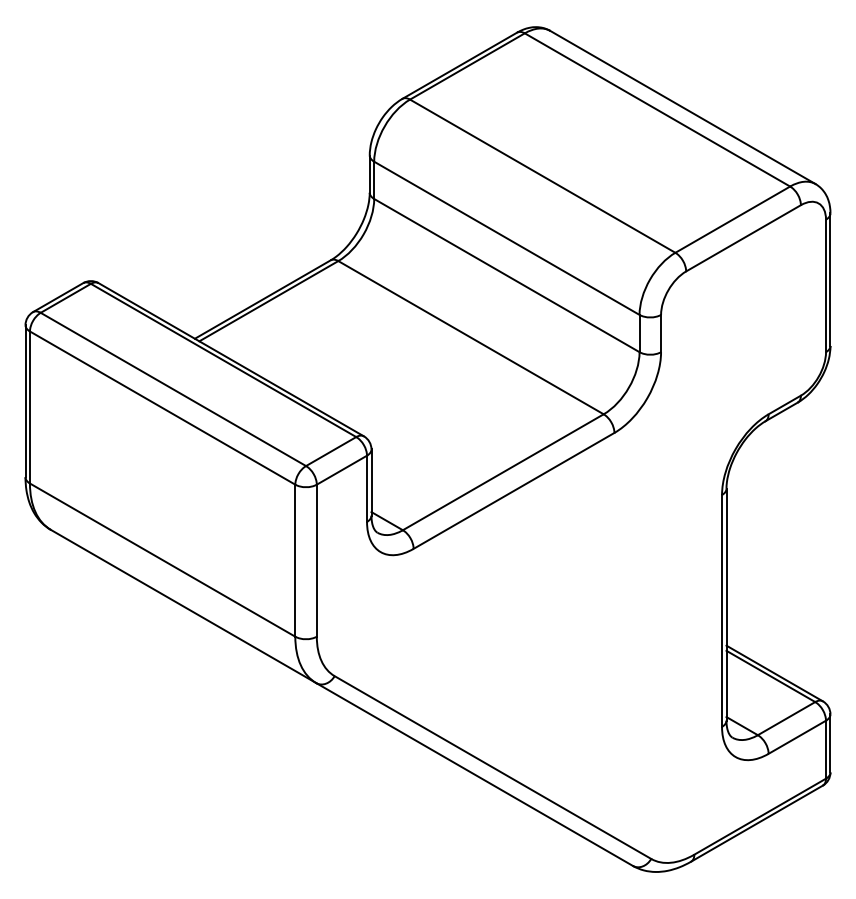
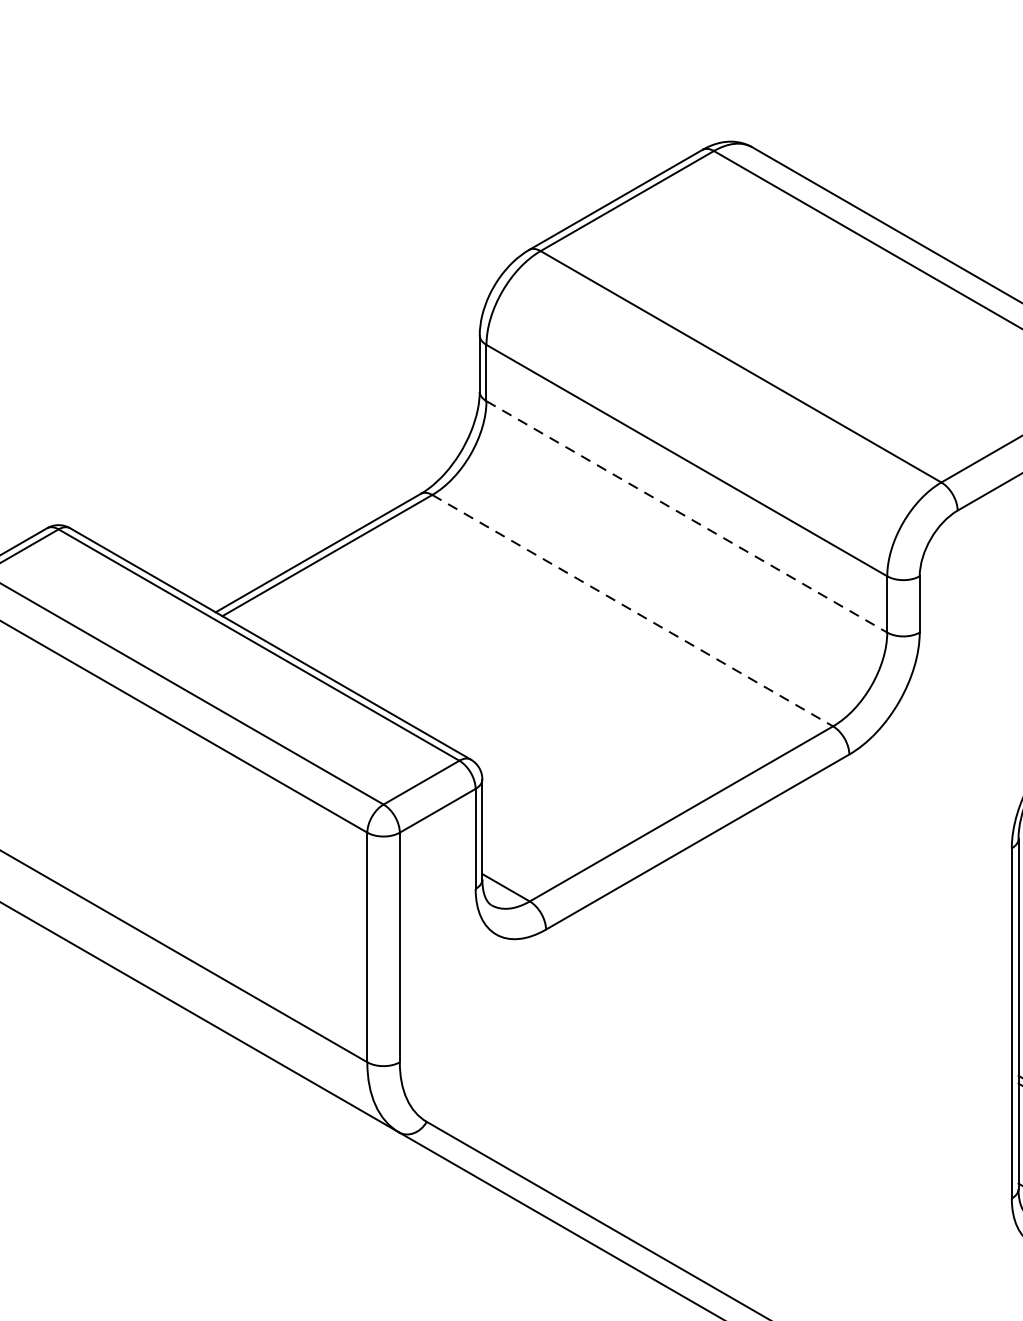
line: (507, 275) -> (687, 516), solid -> dashed
line: (471, 337) -> (633, 610), solid -> dashed

